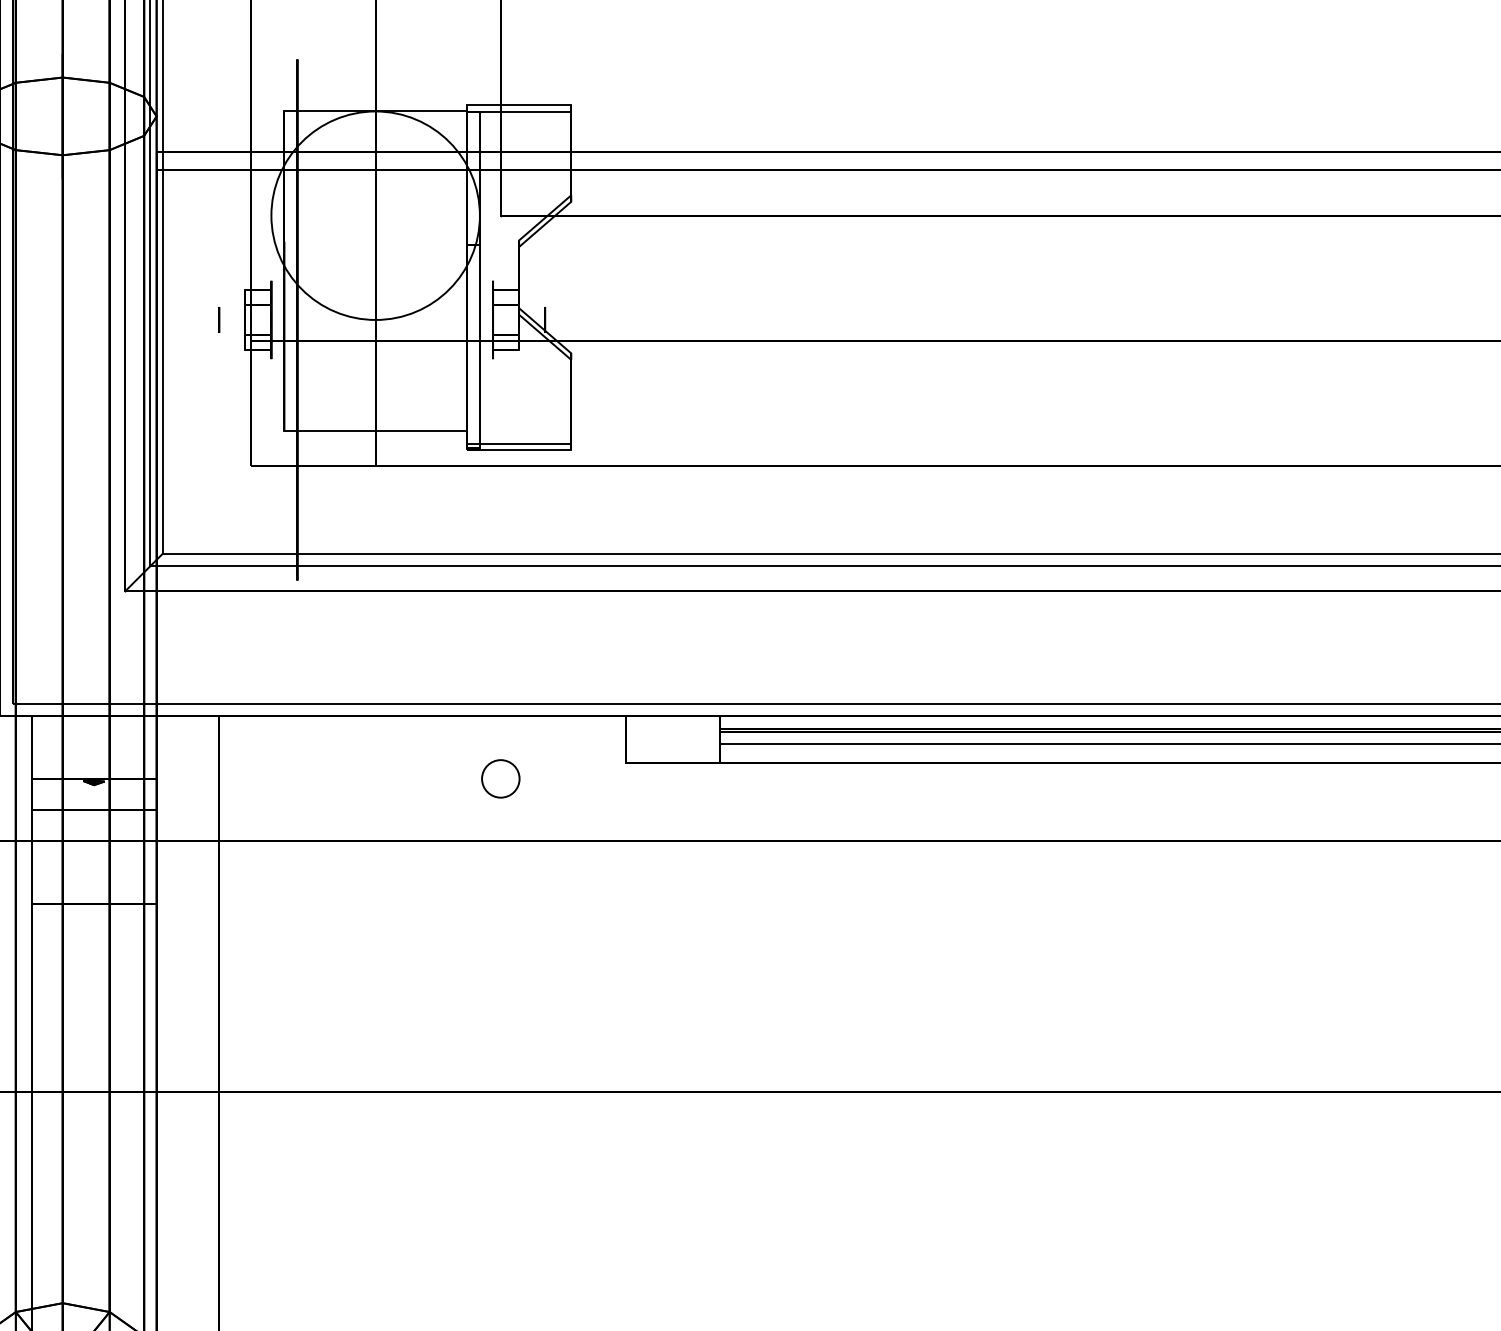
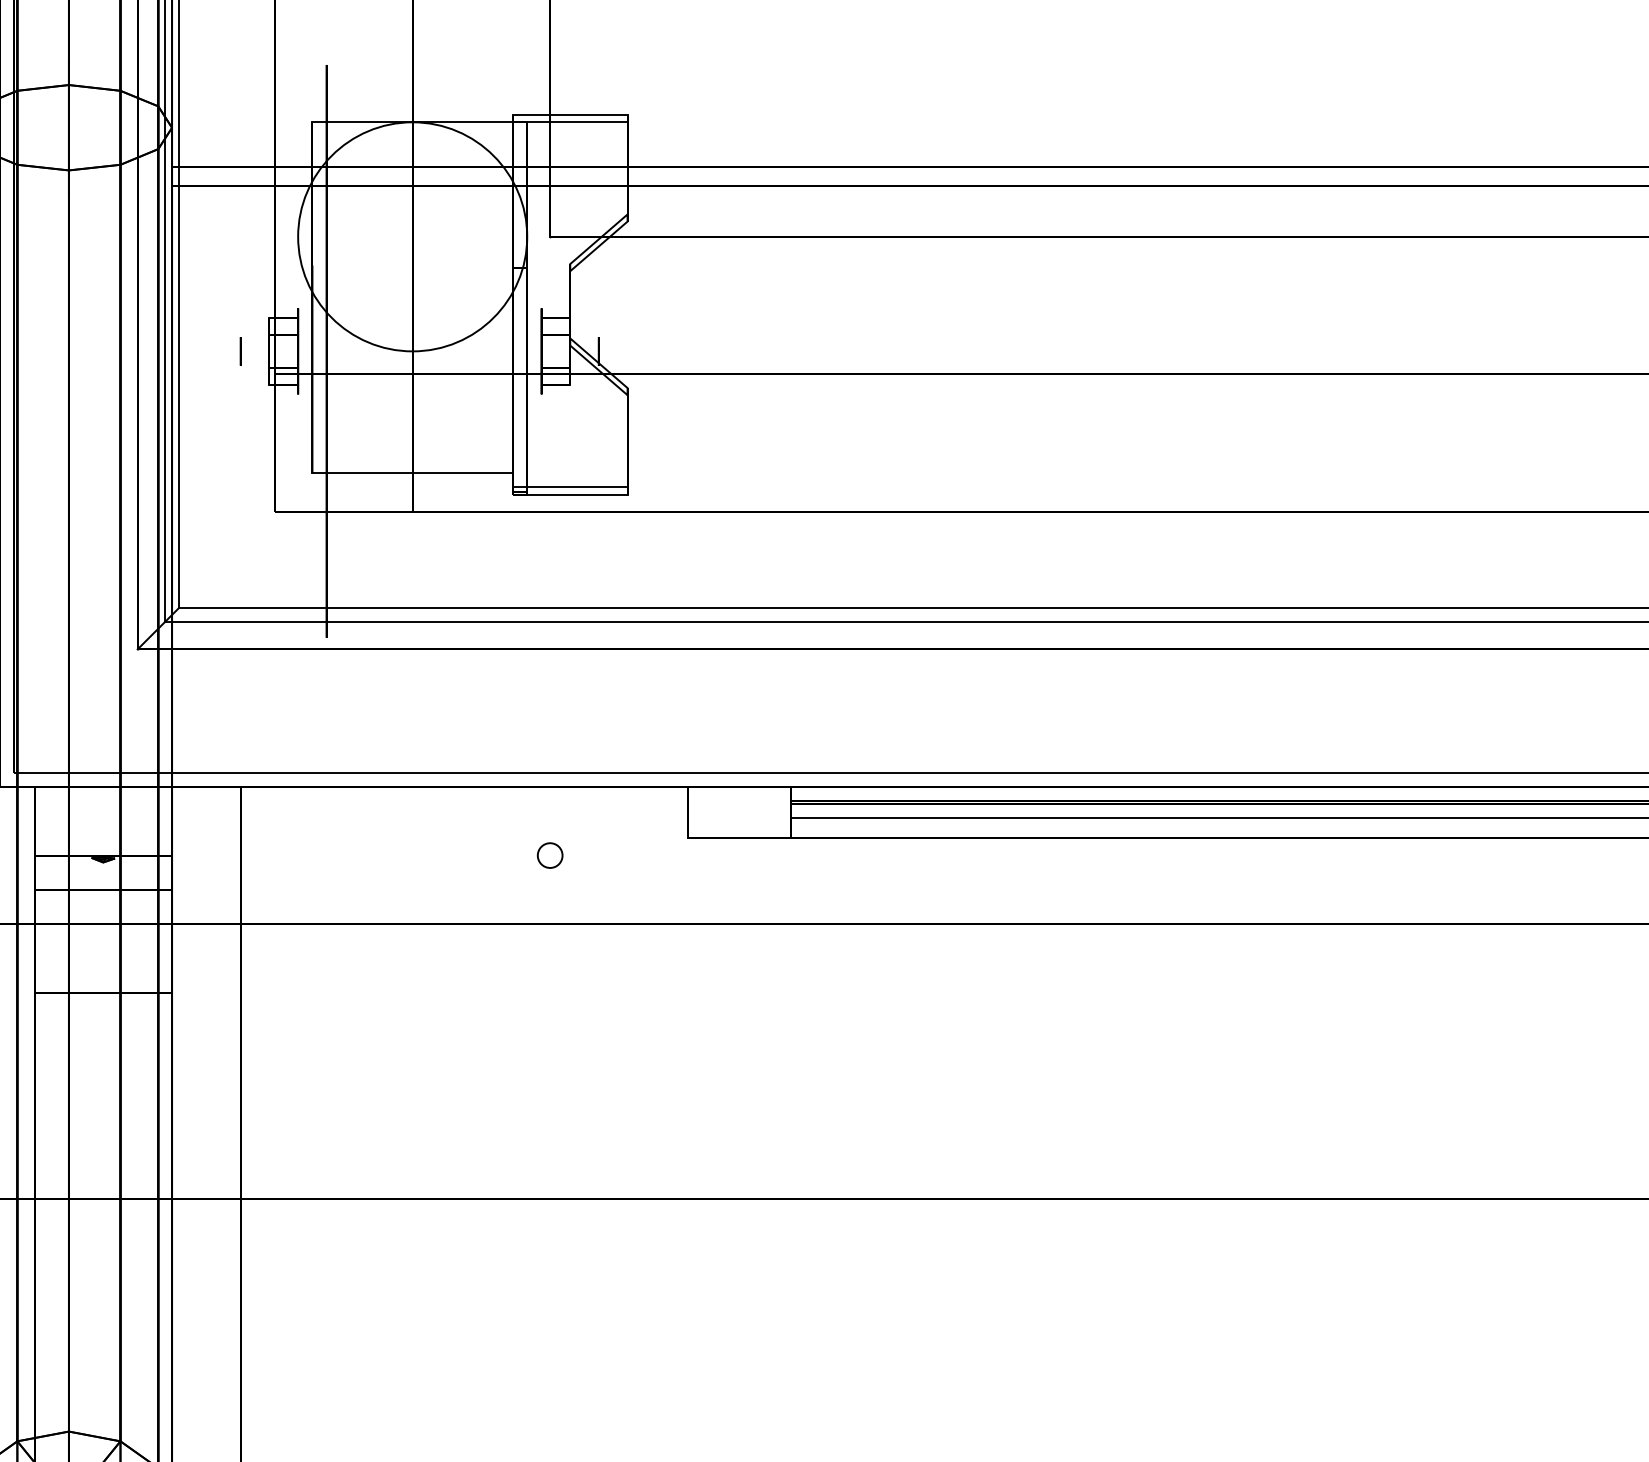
circle: (500, 778) -> (549, 855), size x0.6

